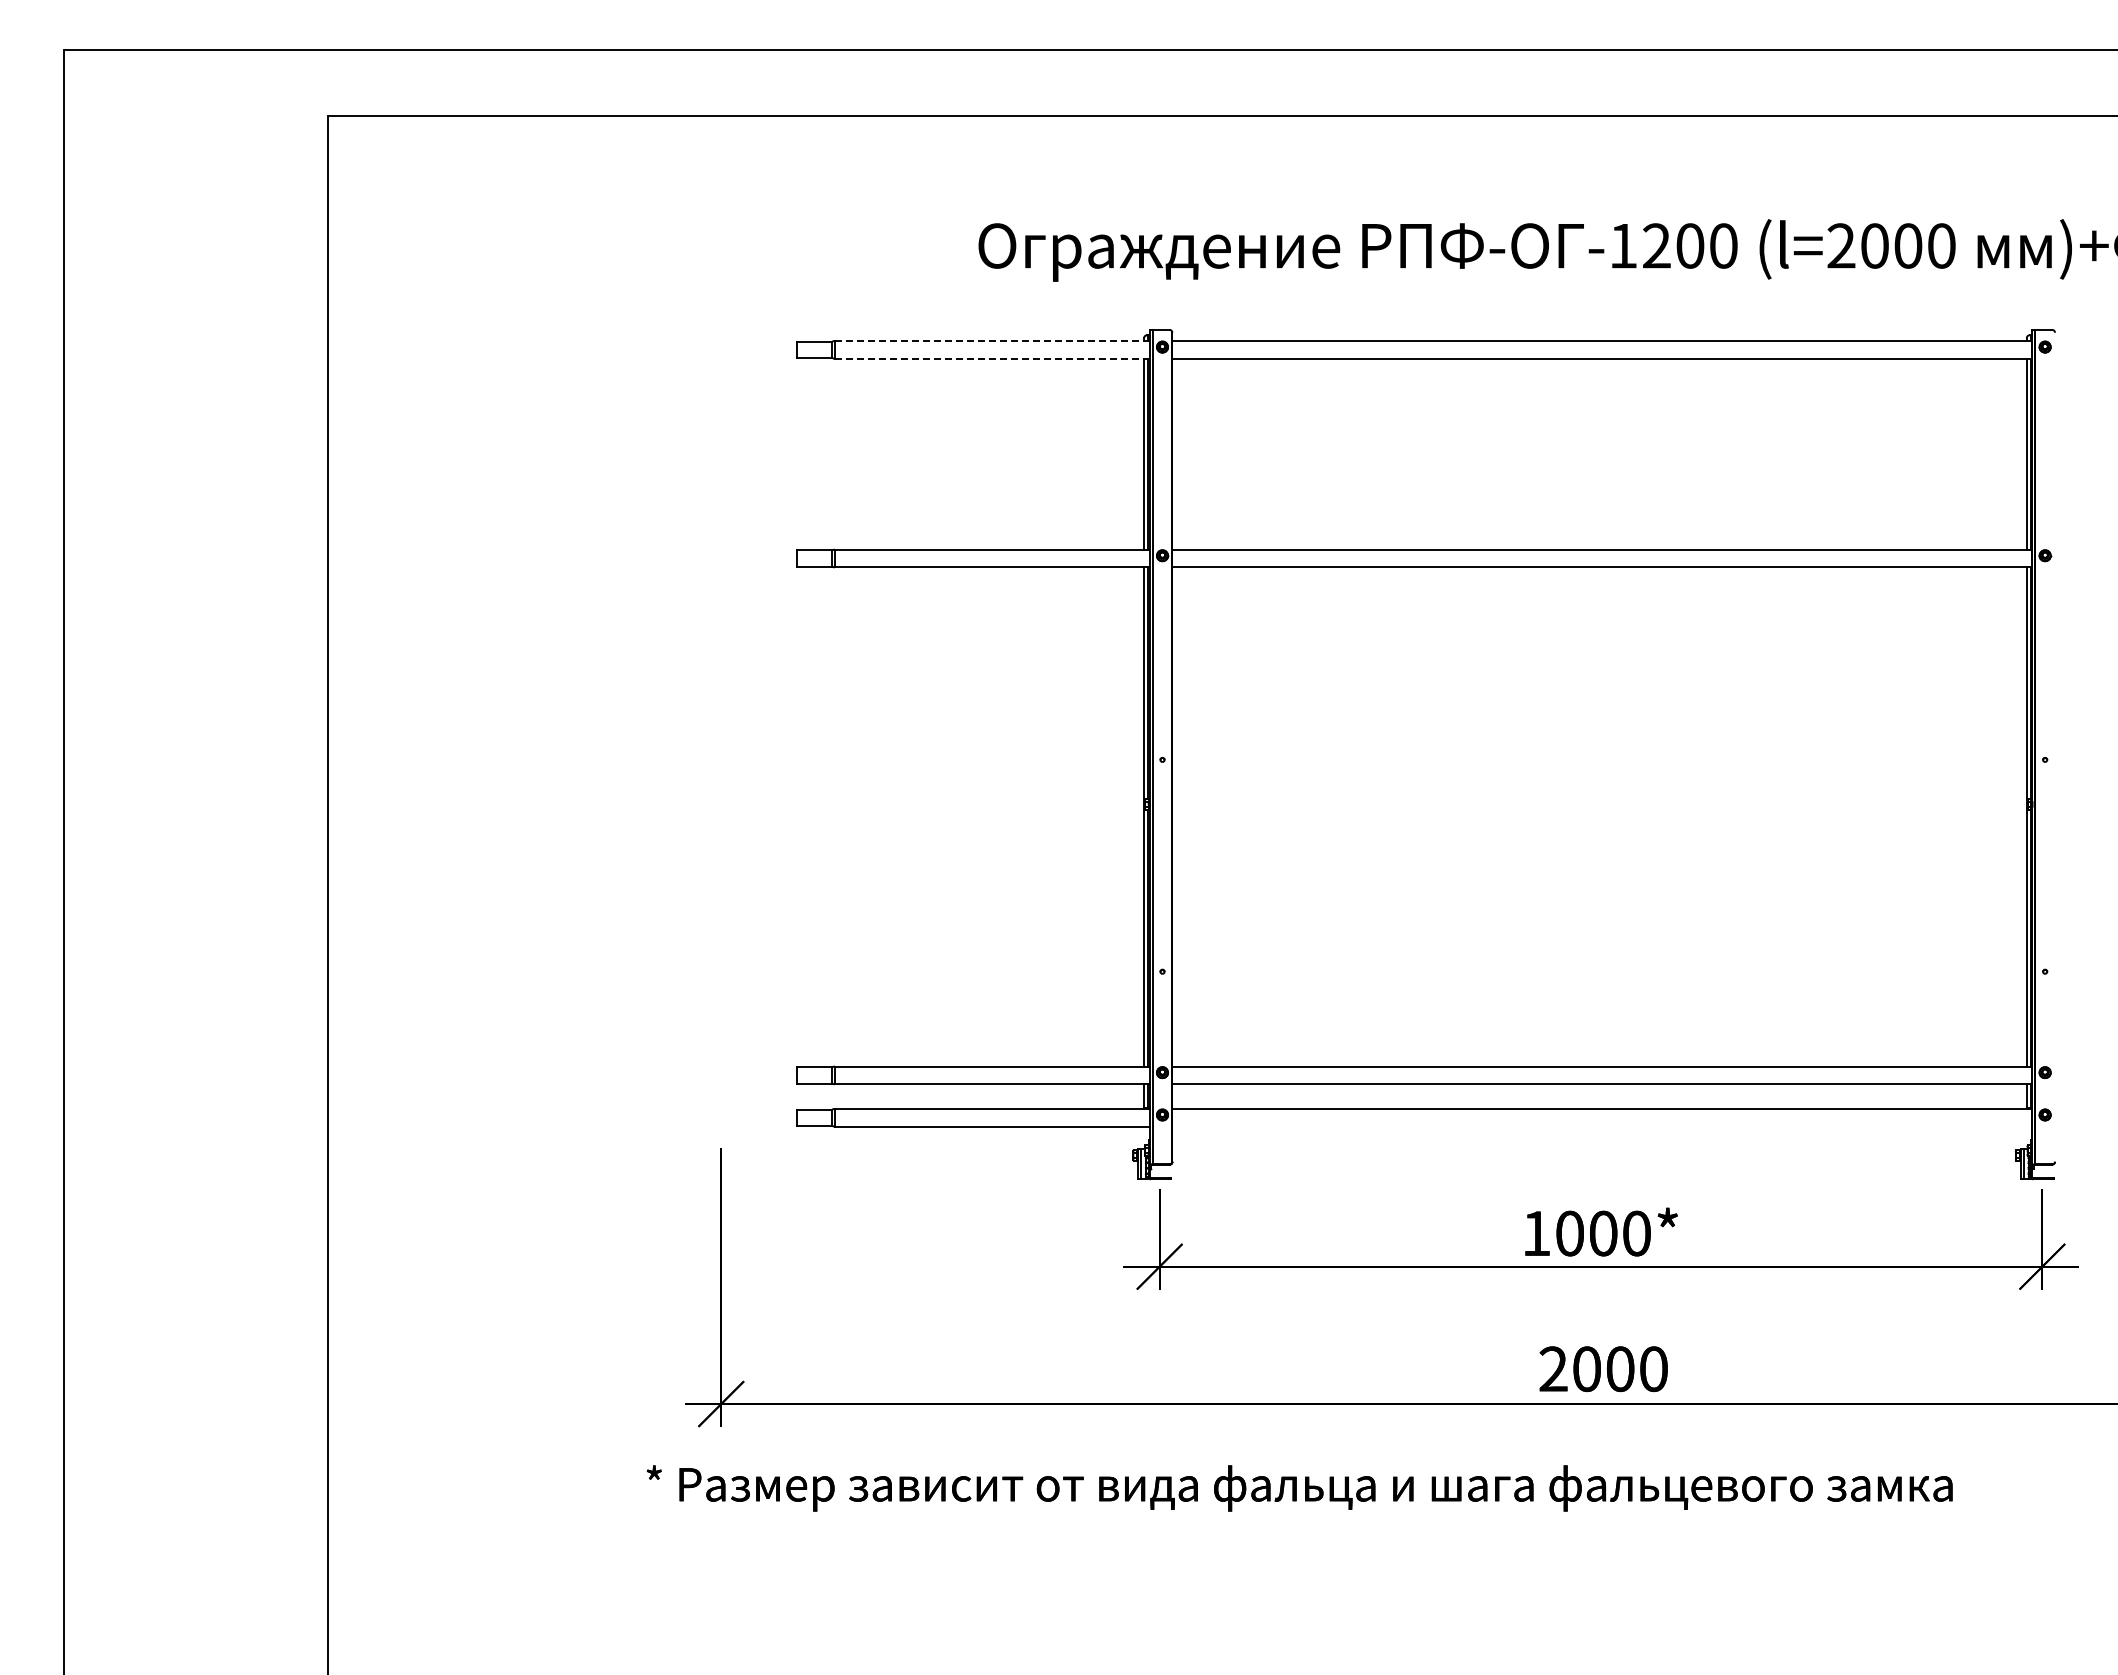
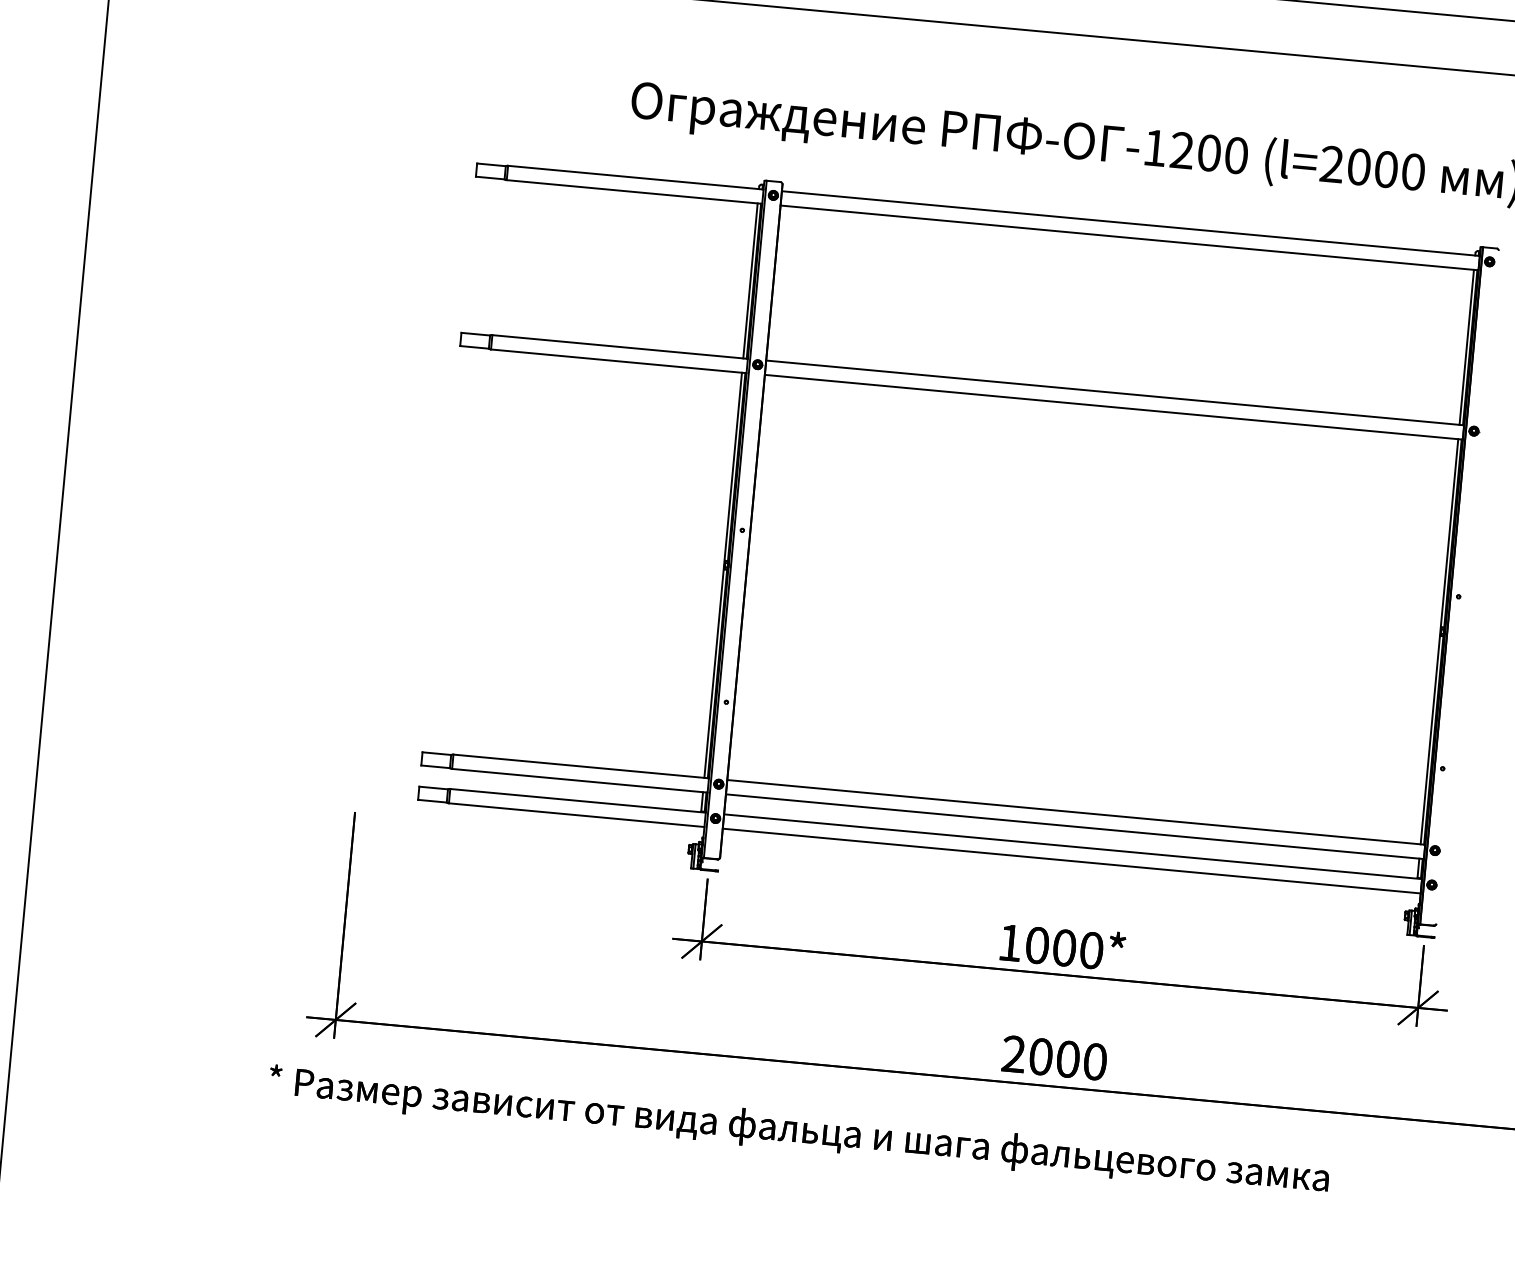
line: (991, 341) -> (635, 177), dashed -> solid
line: (991, 358) -> (633, 191), dashed -> solid
line: (1602, 1126) -> (1071, 861), added

